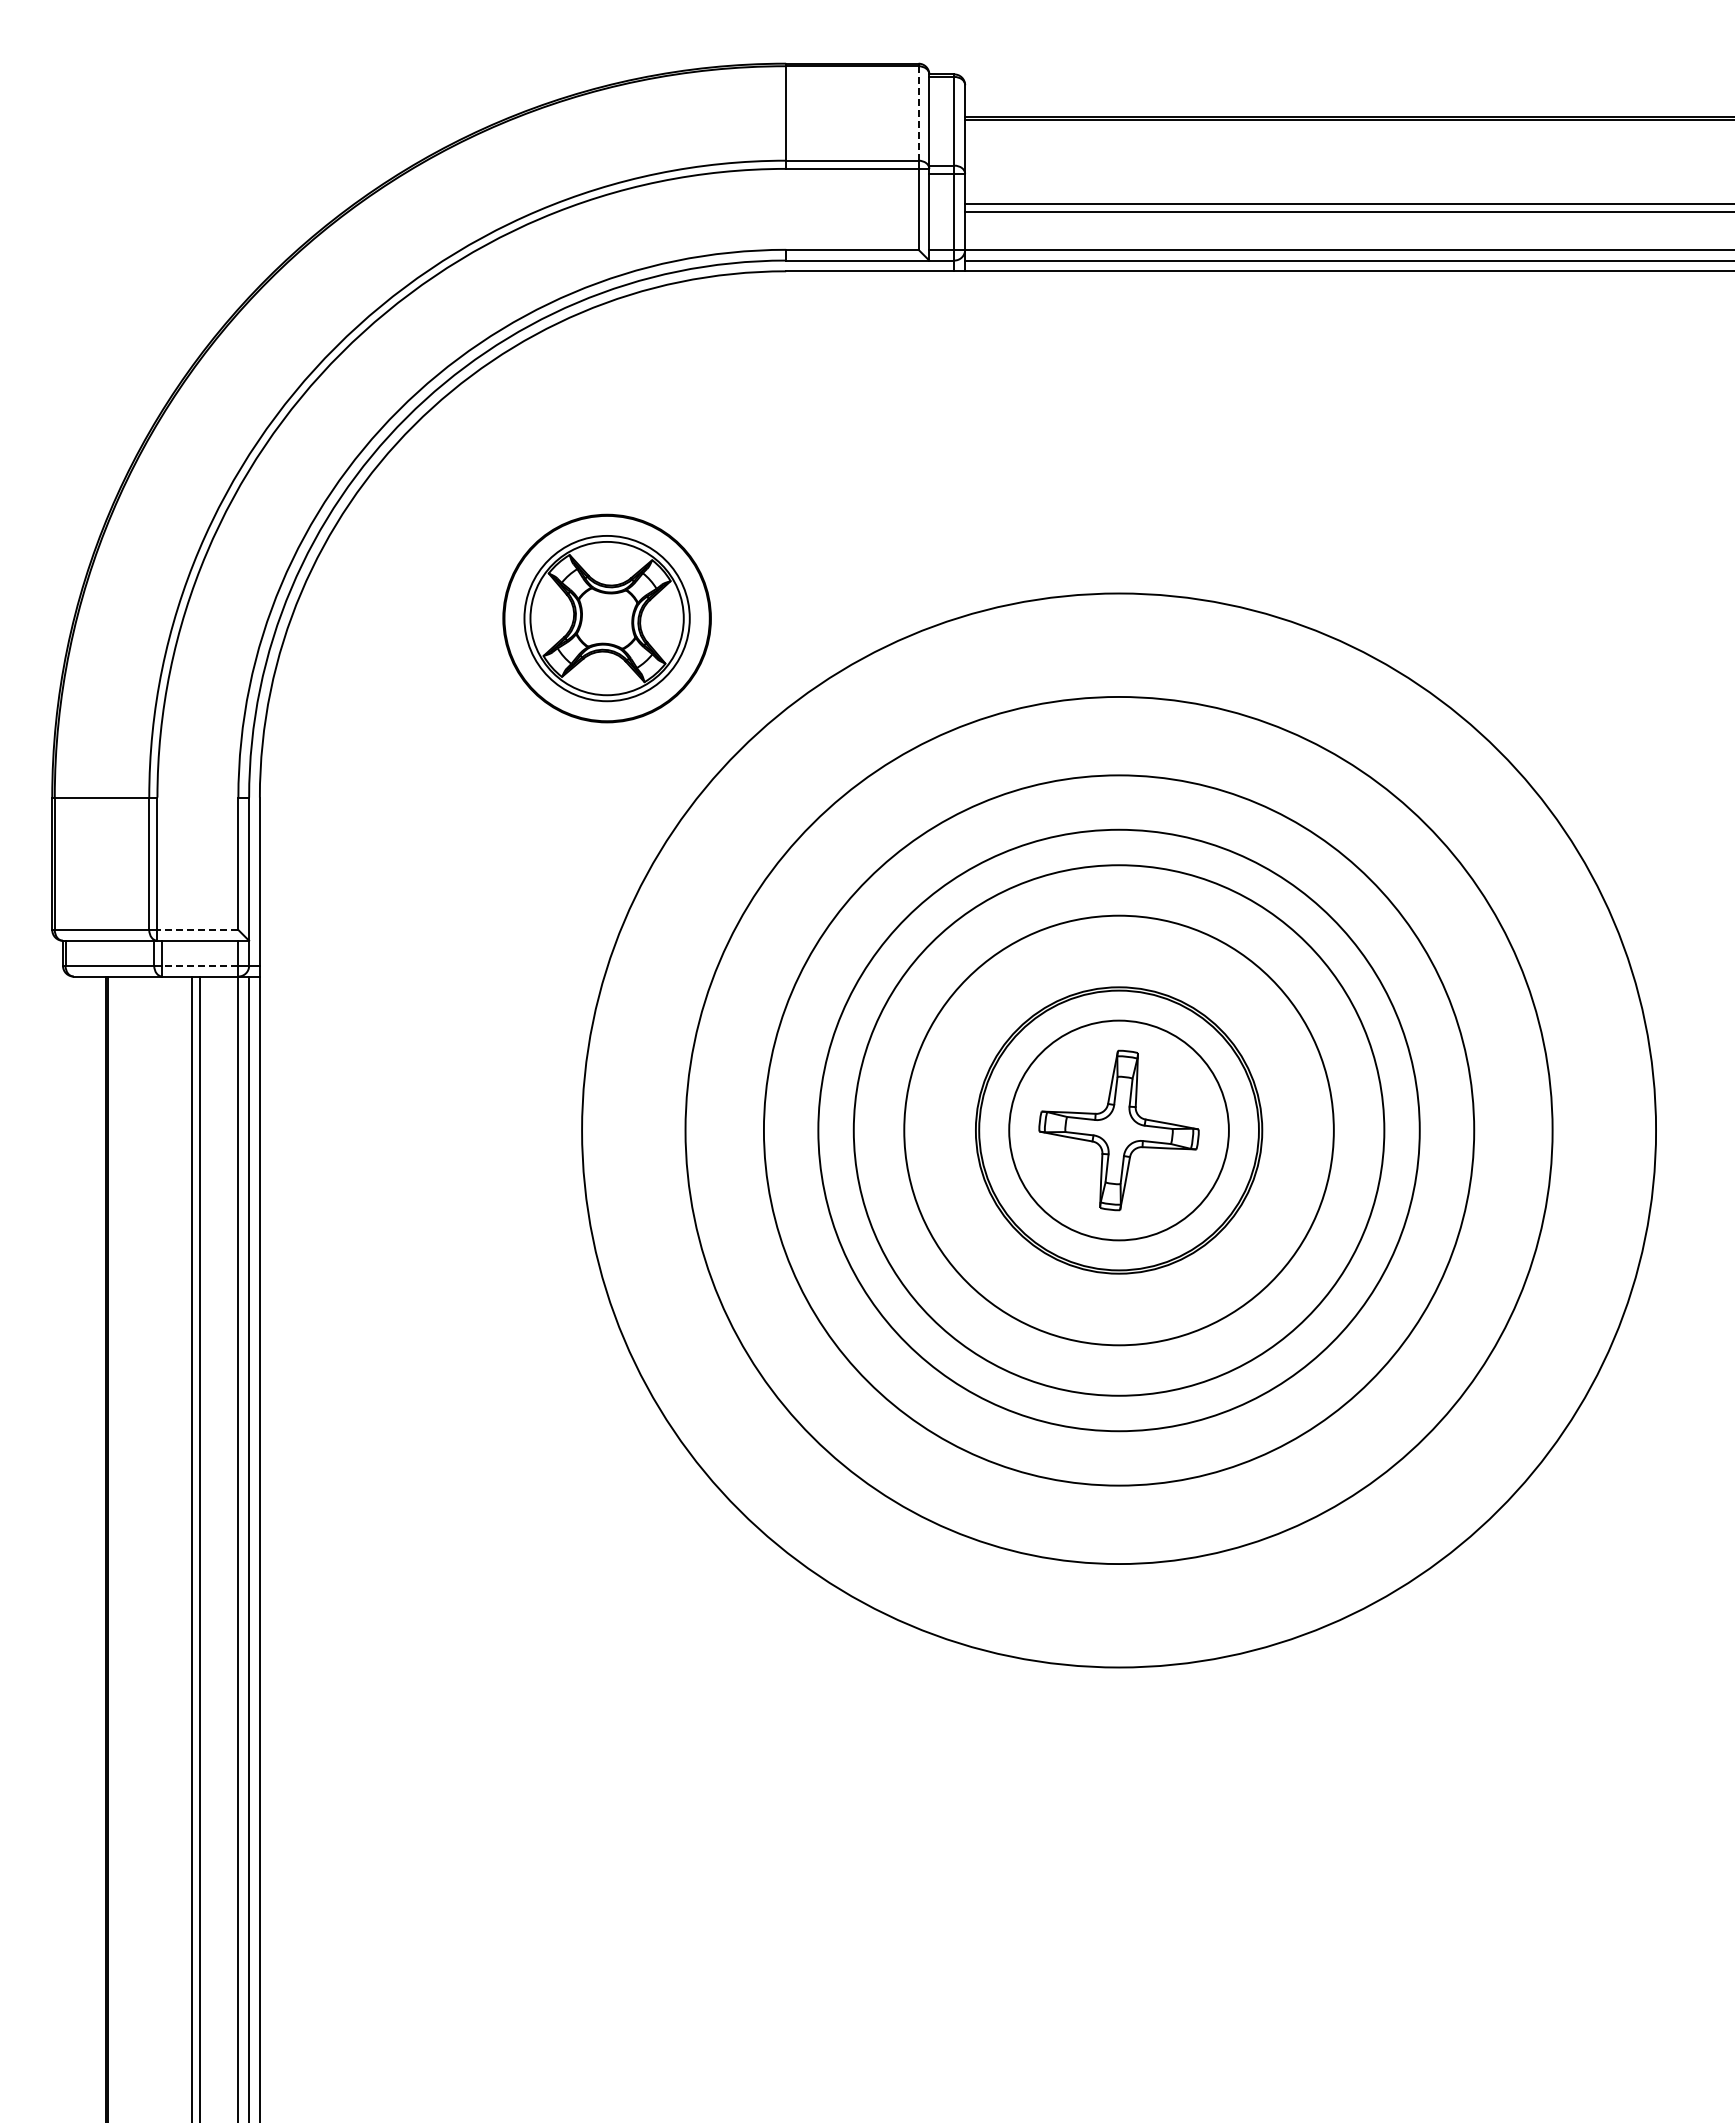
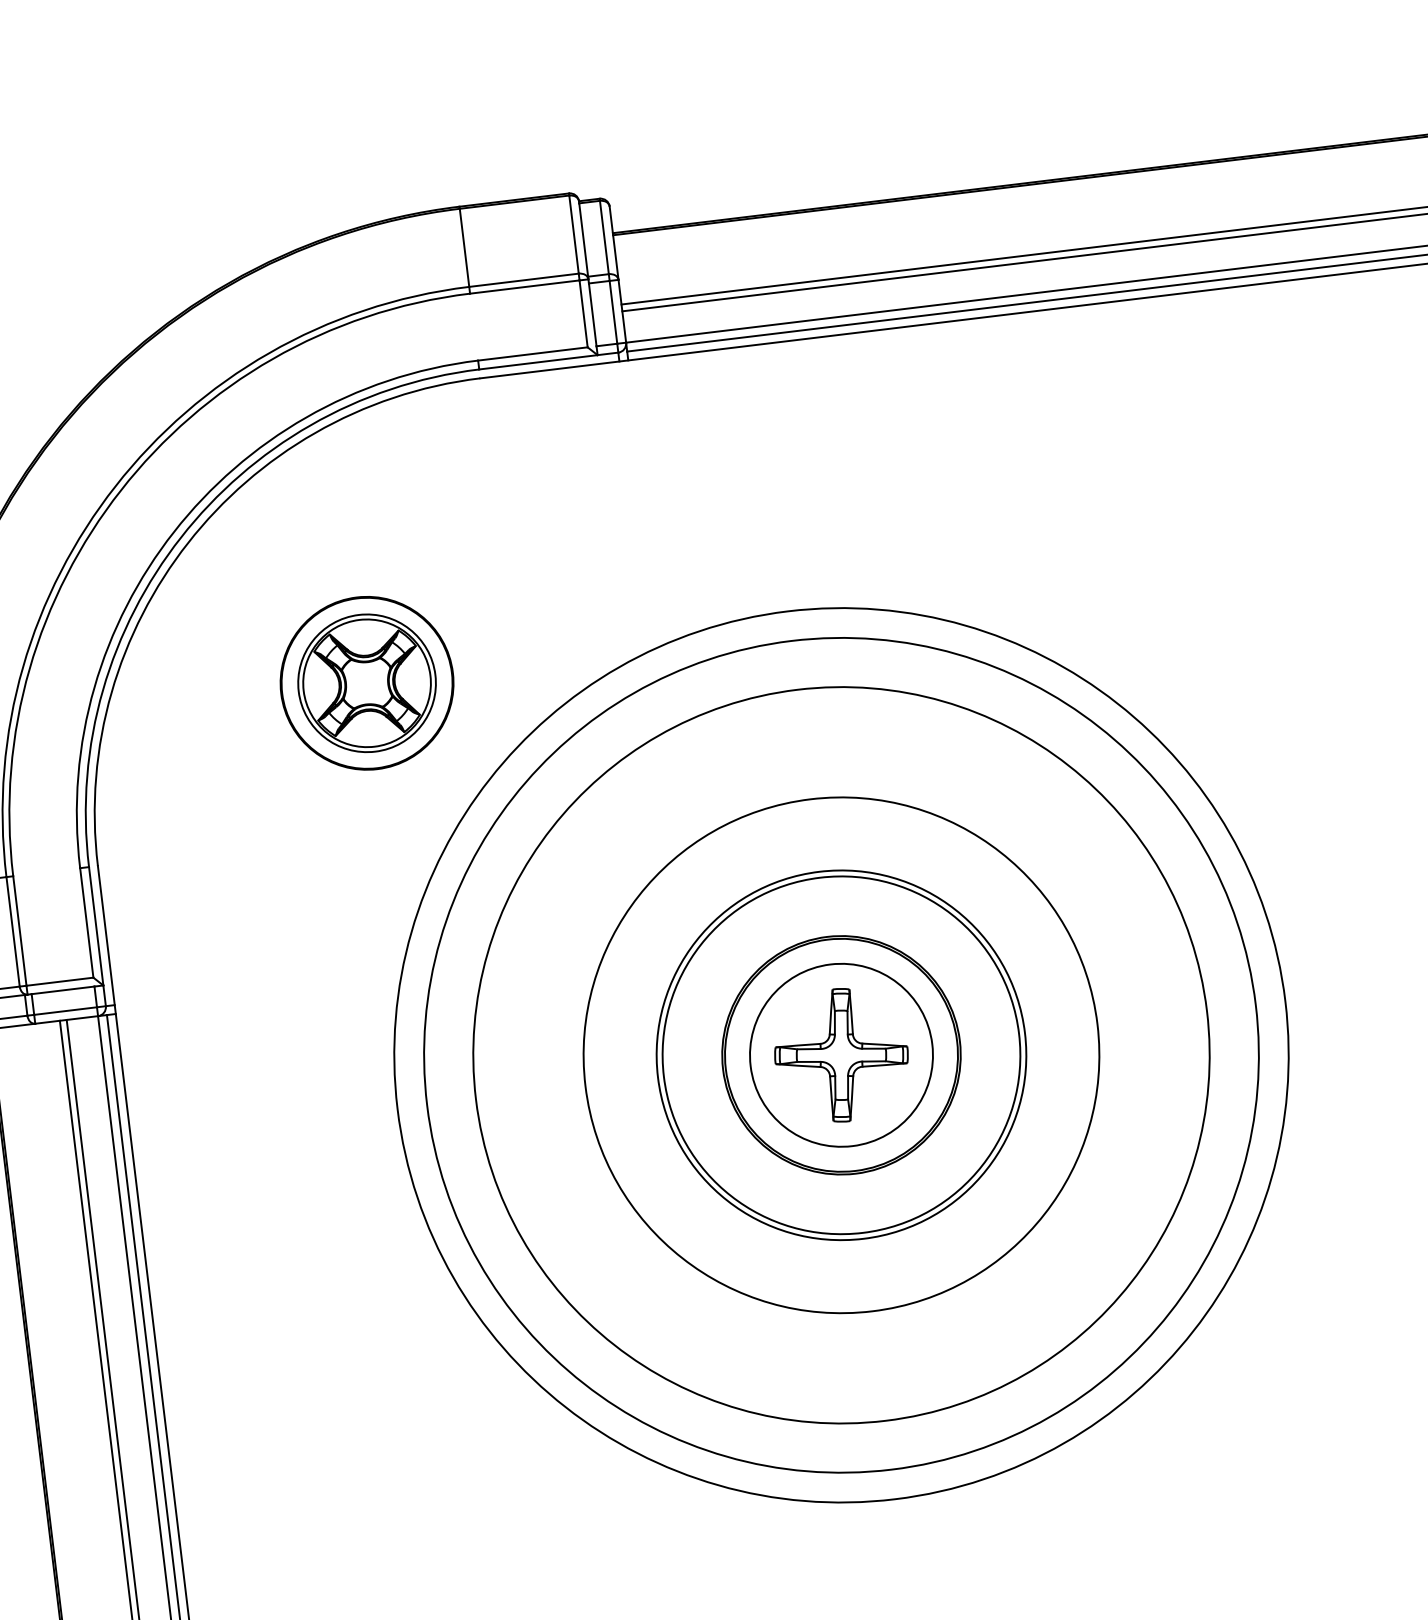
line: (918, 113) -> (573, 234), dashed -> solid
line: (197, 930) -> (59, 982), dashed -> solid
line: (200, 965) -> (65, 1010), dashed -> solid
circle: (1118, 1130) -> (841, 1055), size x0.71
circle: (1118, 1130) -> (841, 1055), size x1.67
circle: (1118, 1130) -> (841, 1055), size x1.67
circle: (1119, 1130) -> (841, 1055), size x0.62

